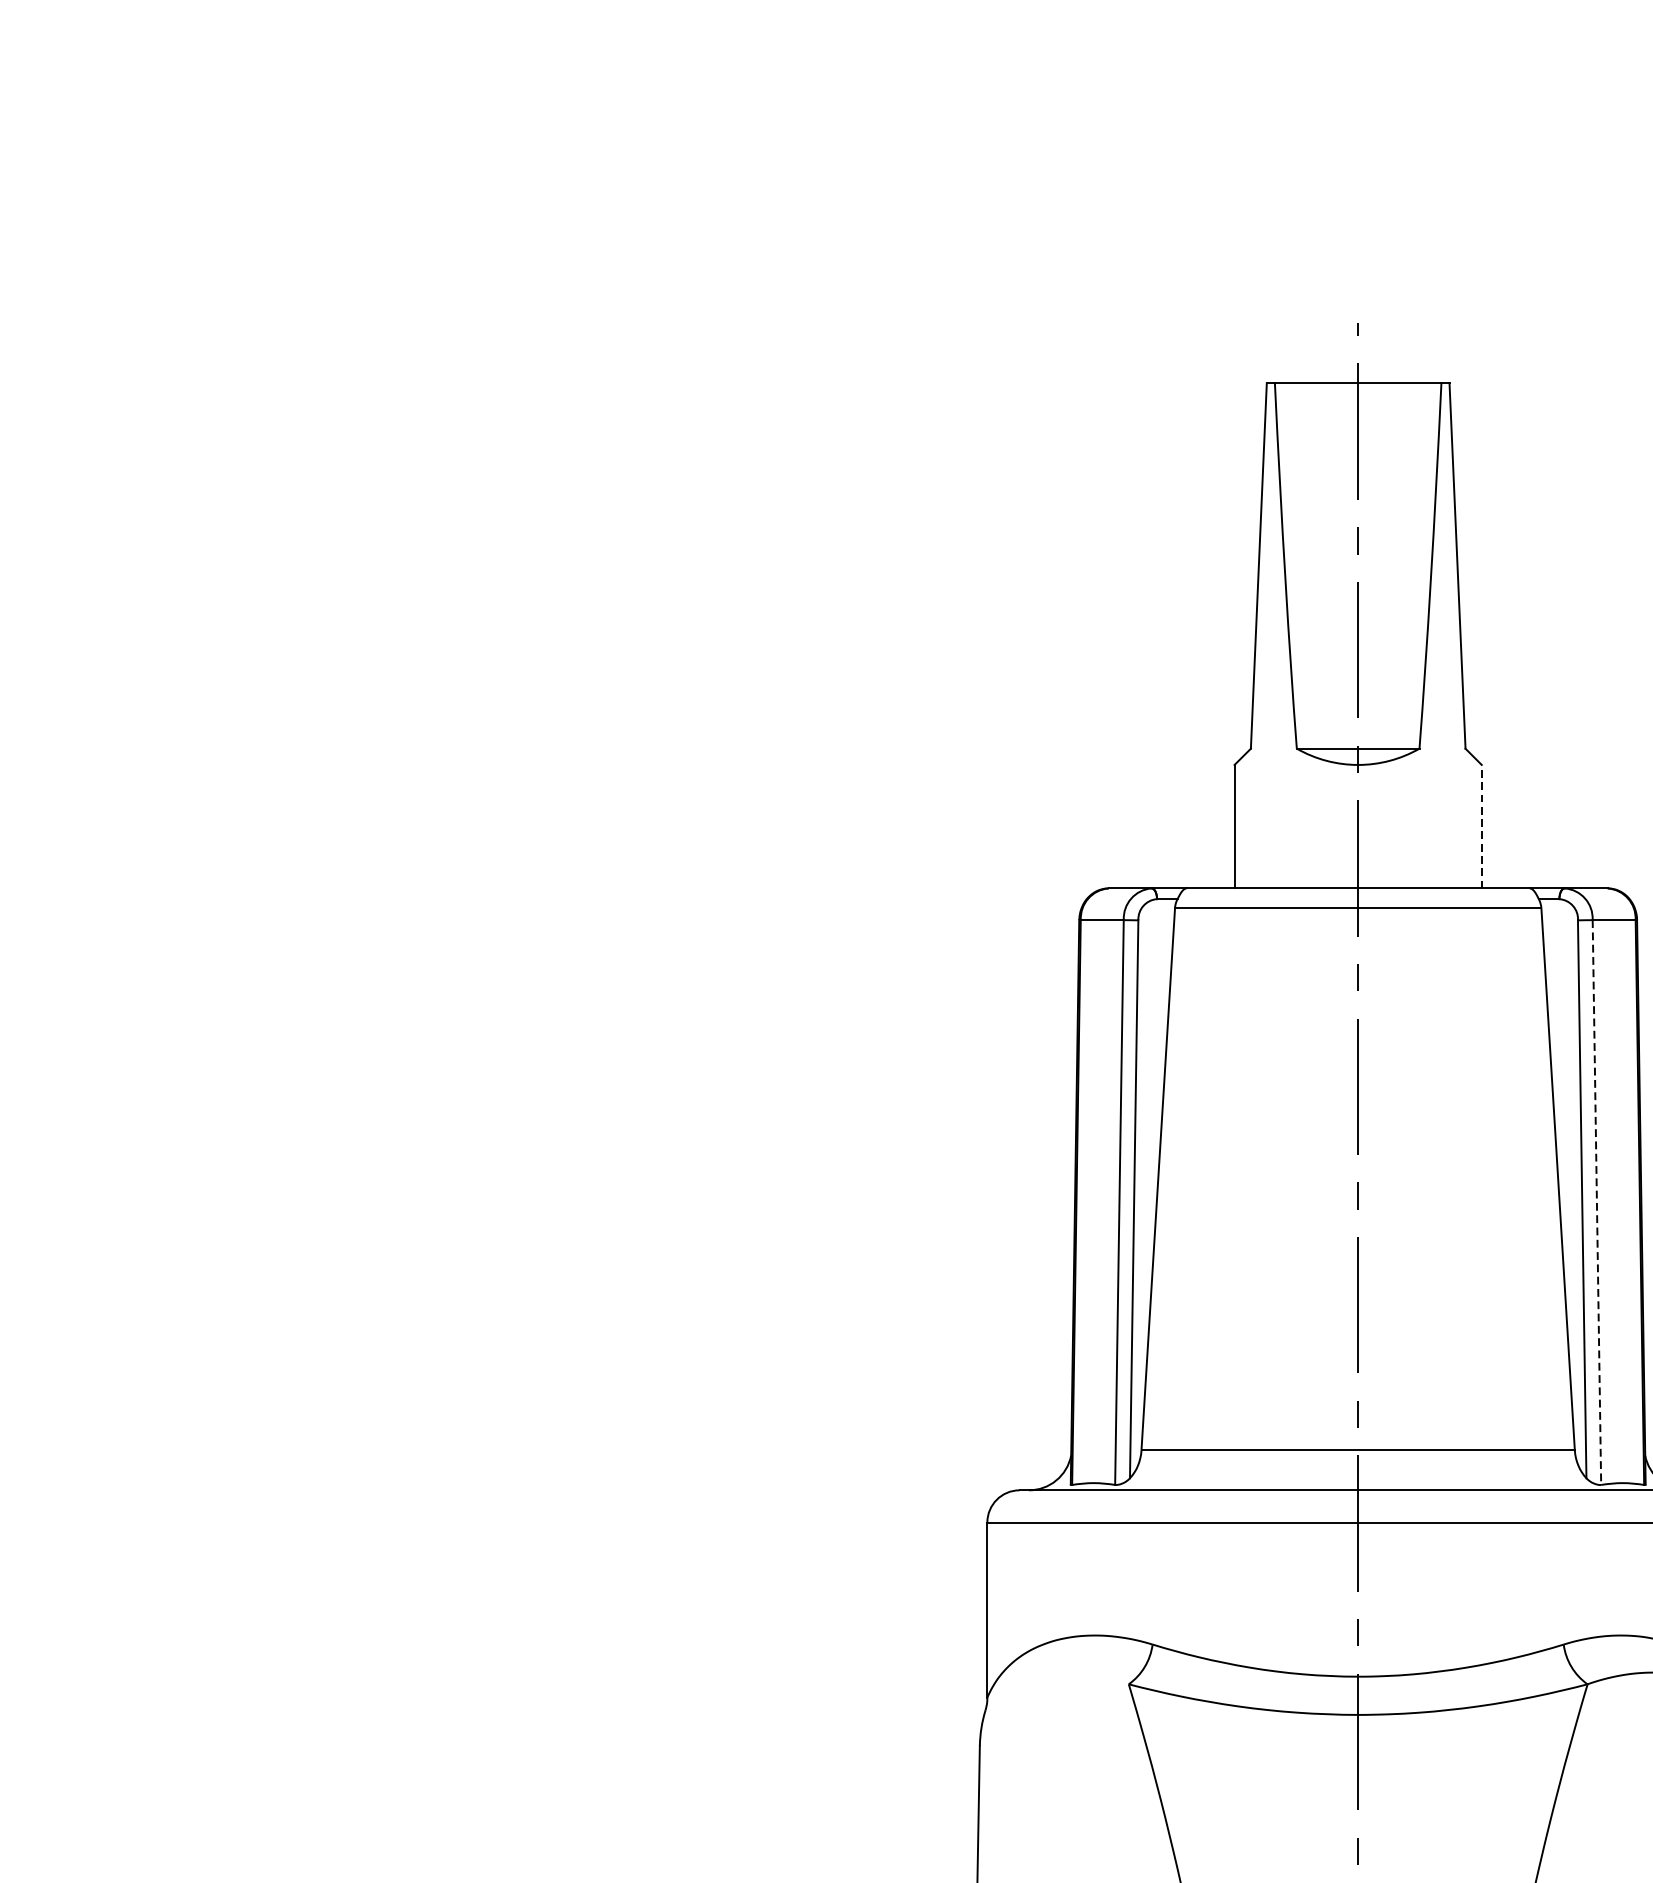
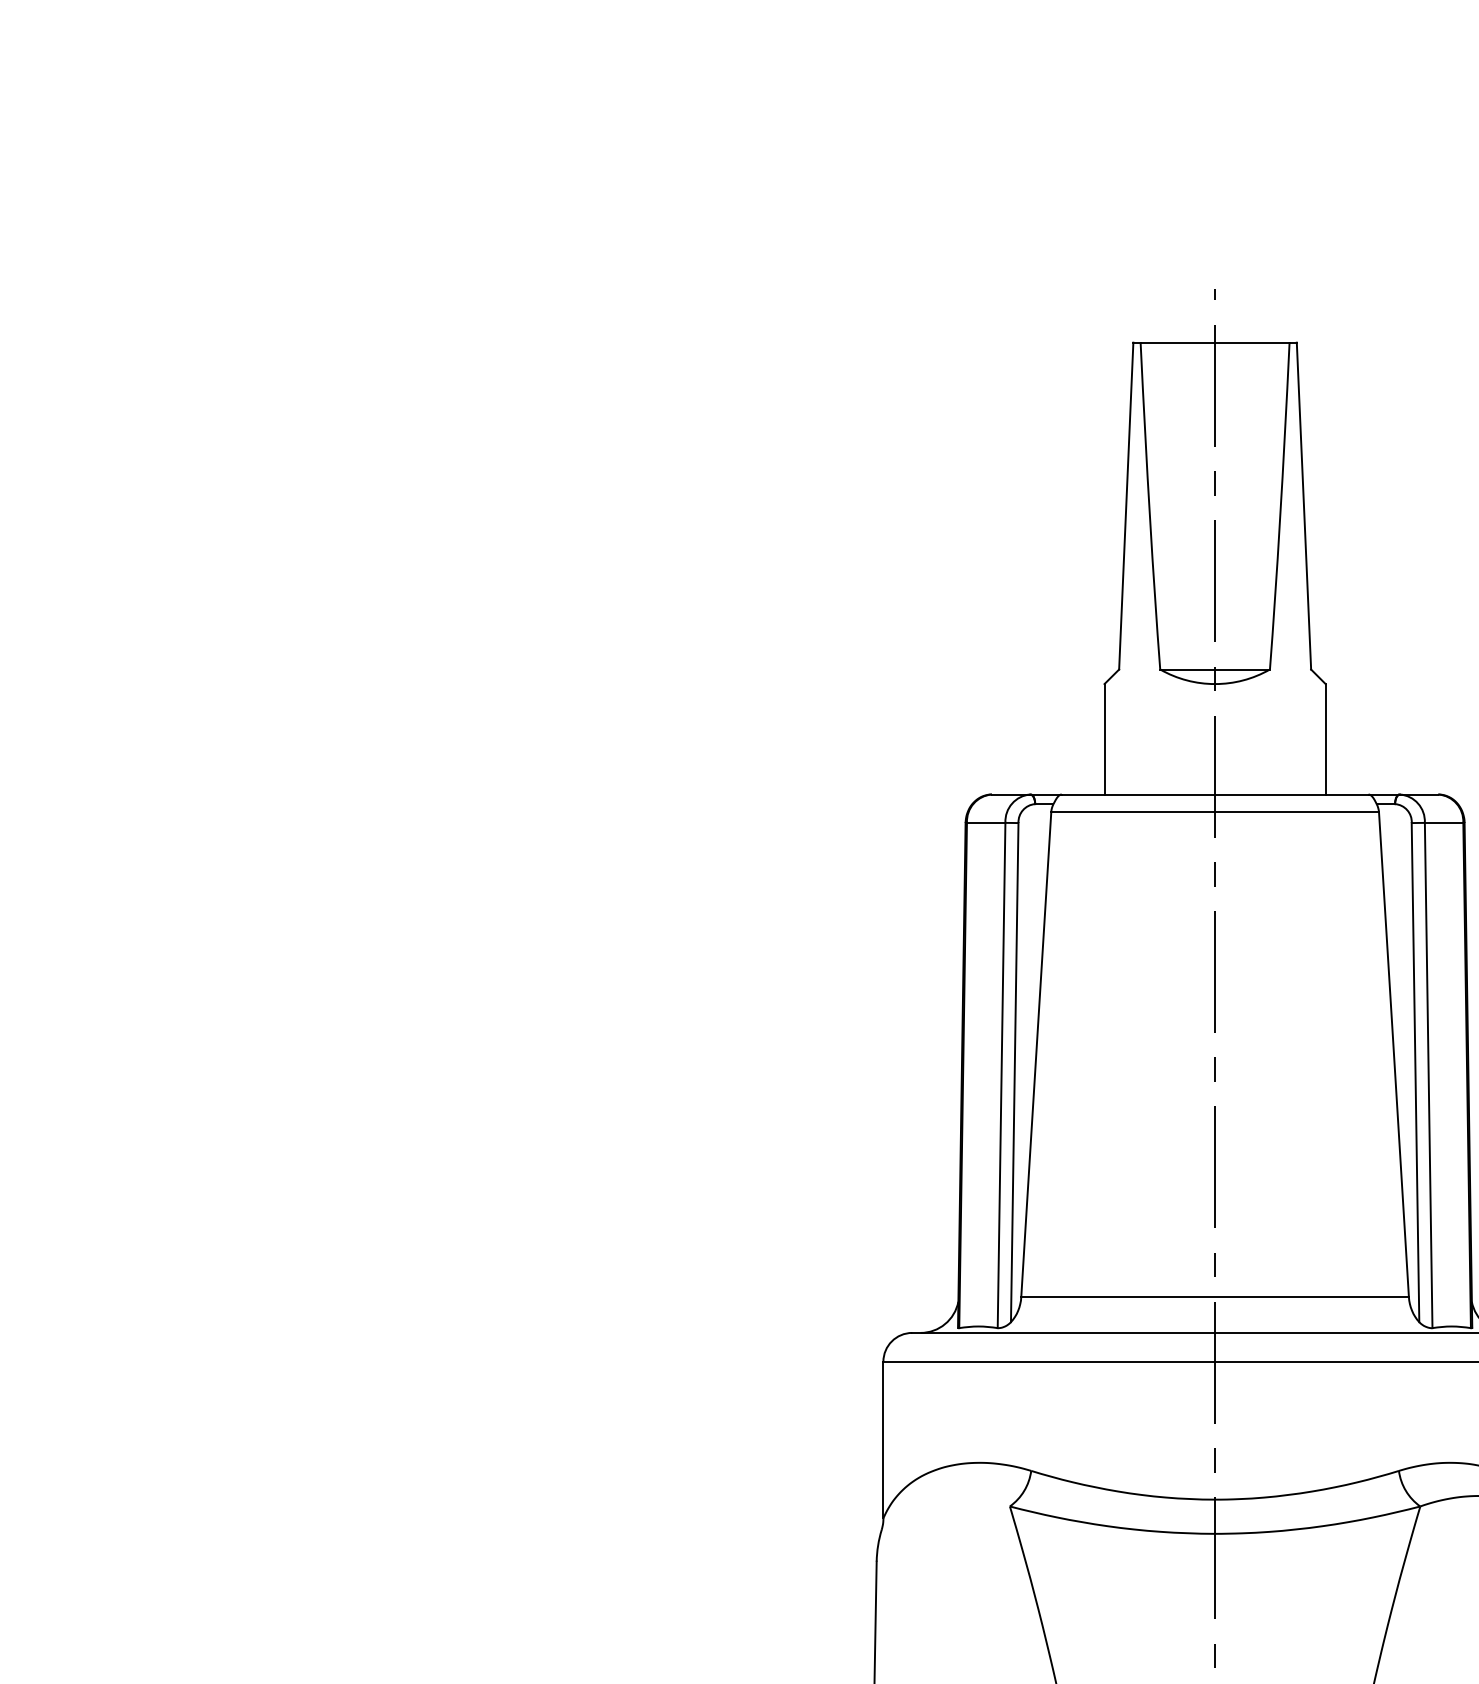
line: (1481, 825) -> (1325, 738), dashed -> solid
line: (1596, 1202) -> (1428, 1075), dashed -> solid

